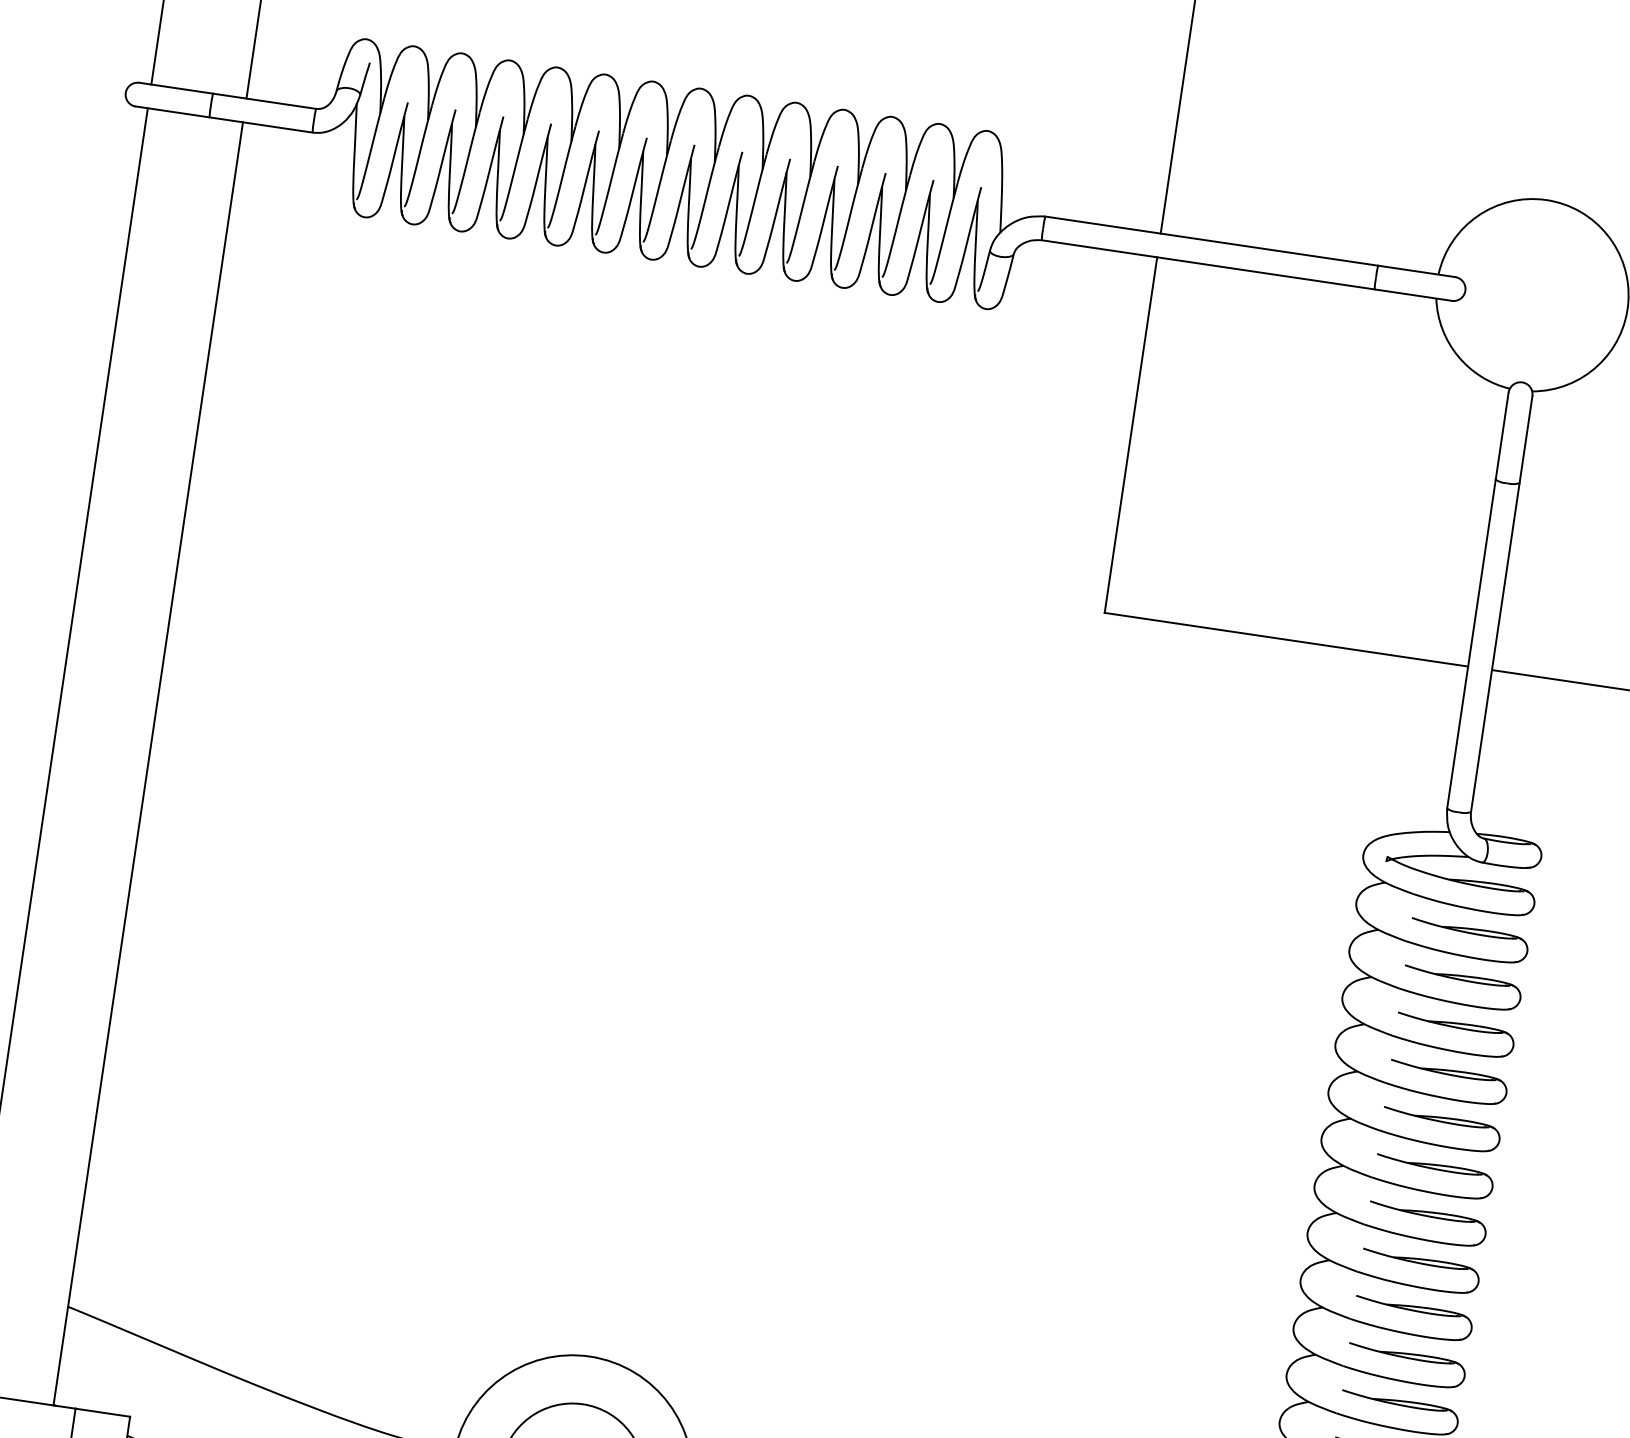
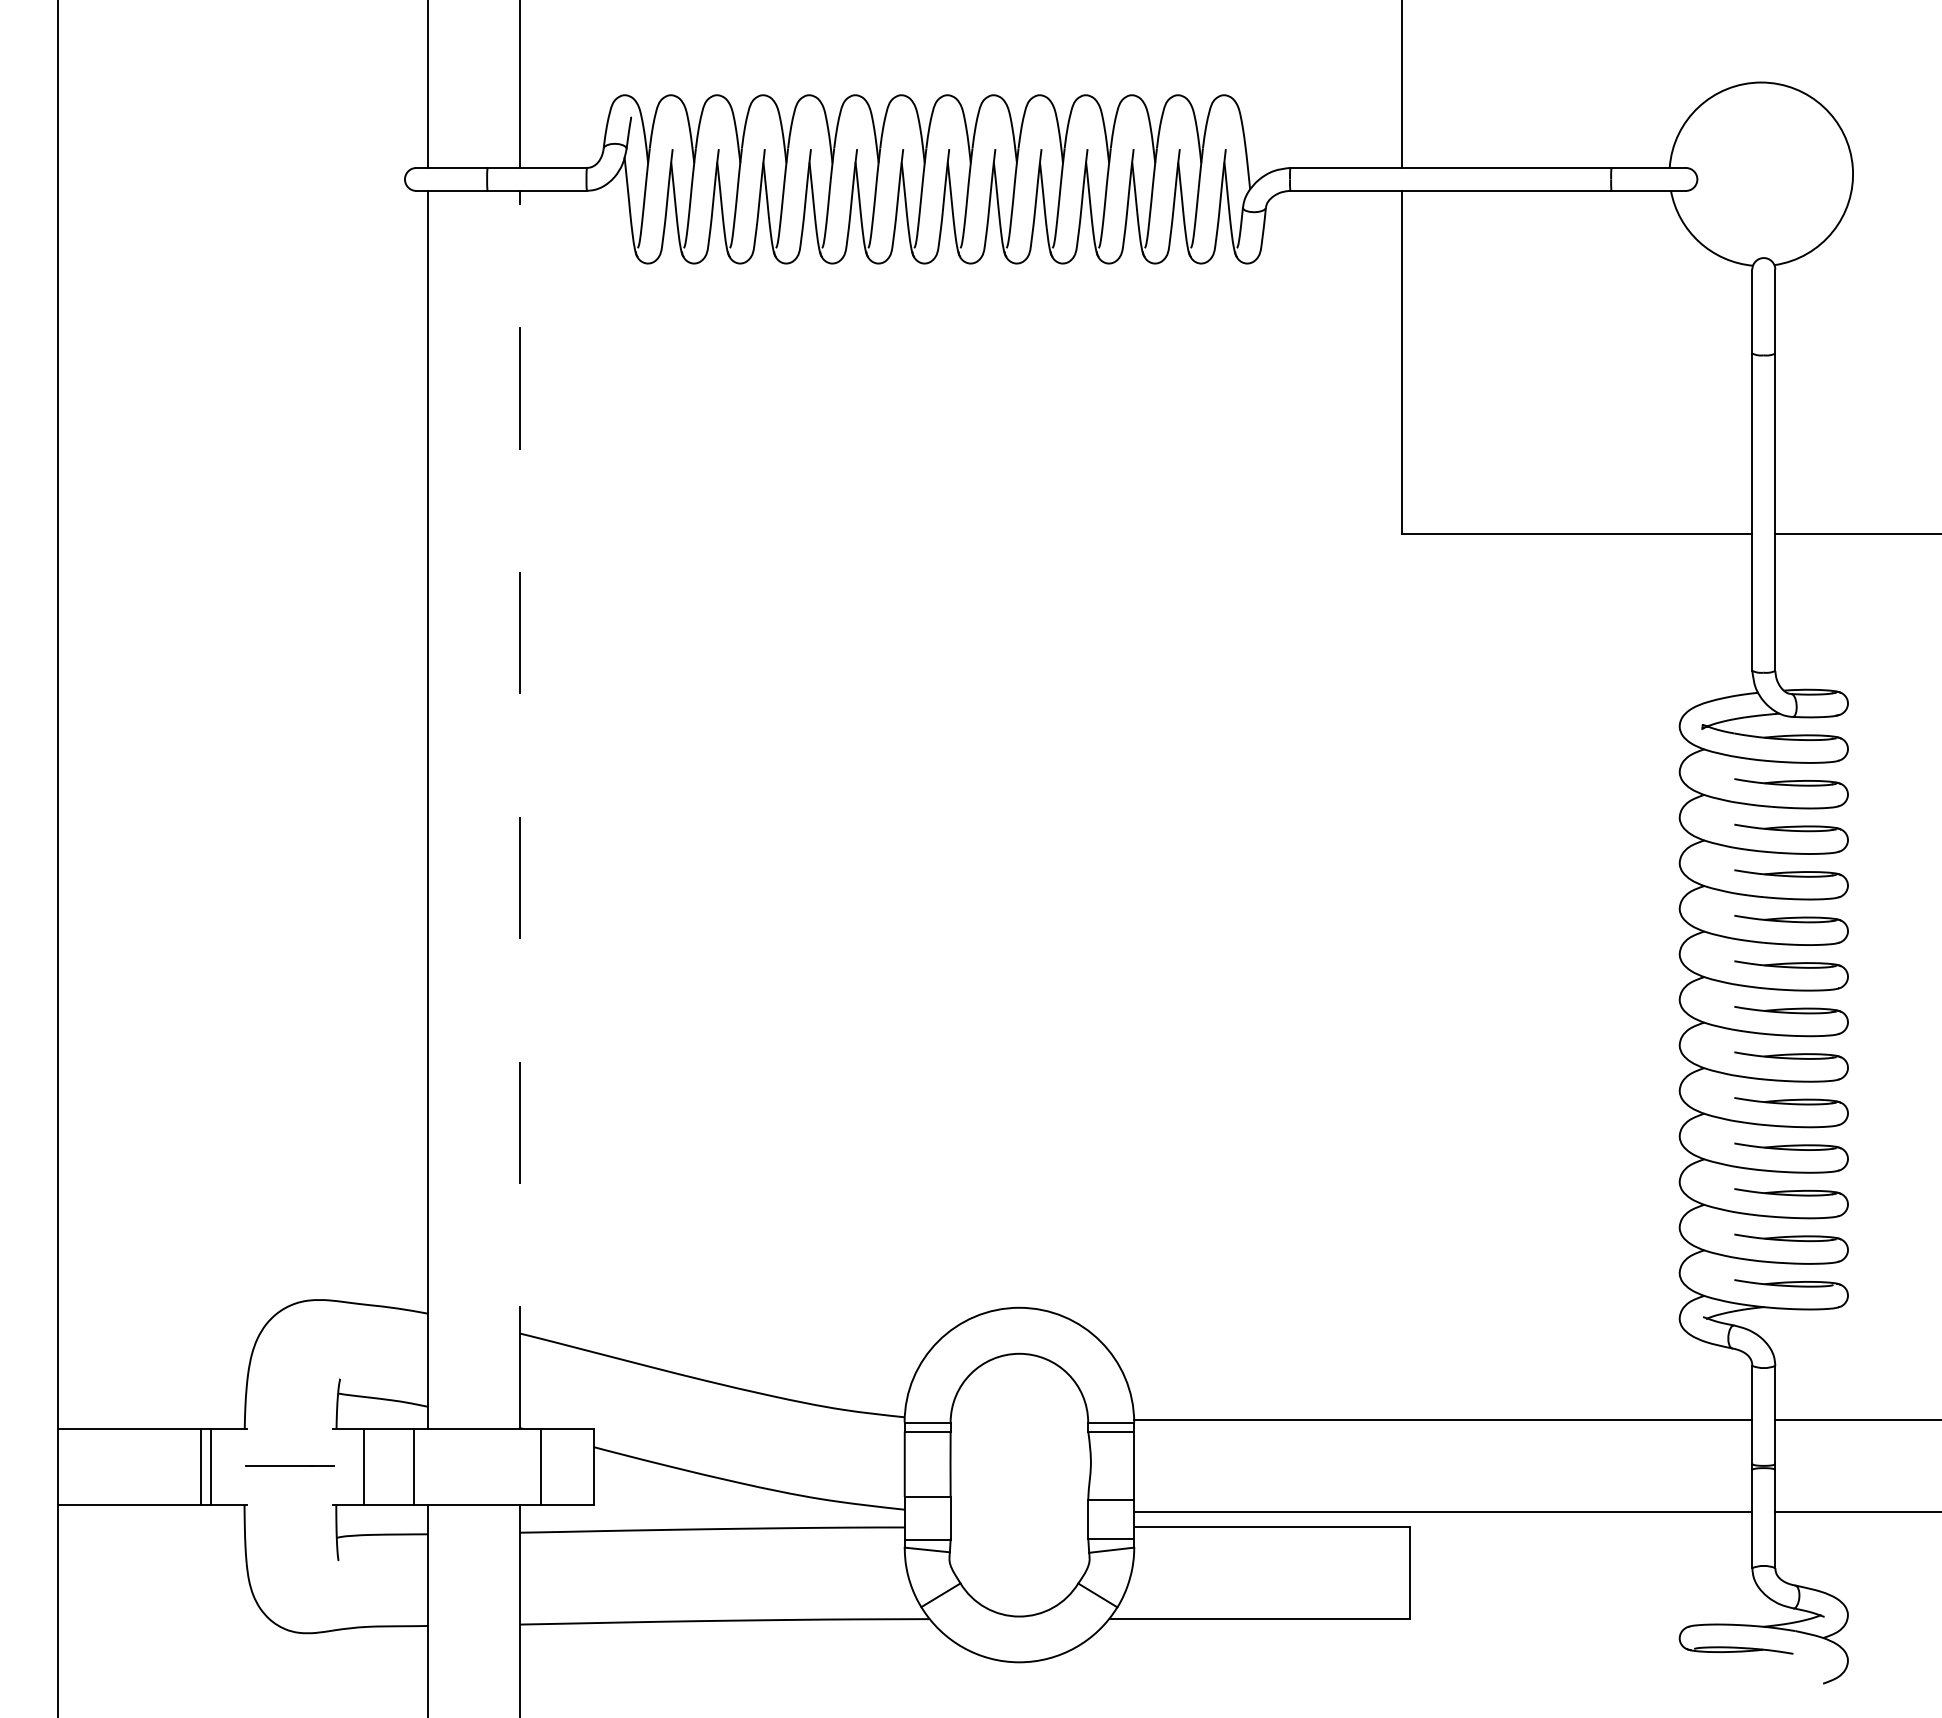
line: (148, 763) -> (519, 809), solid -> dashed

